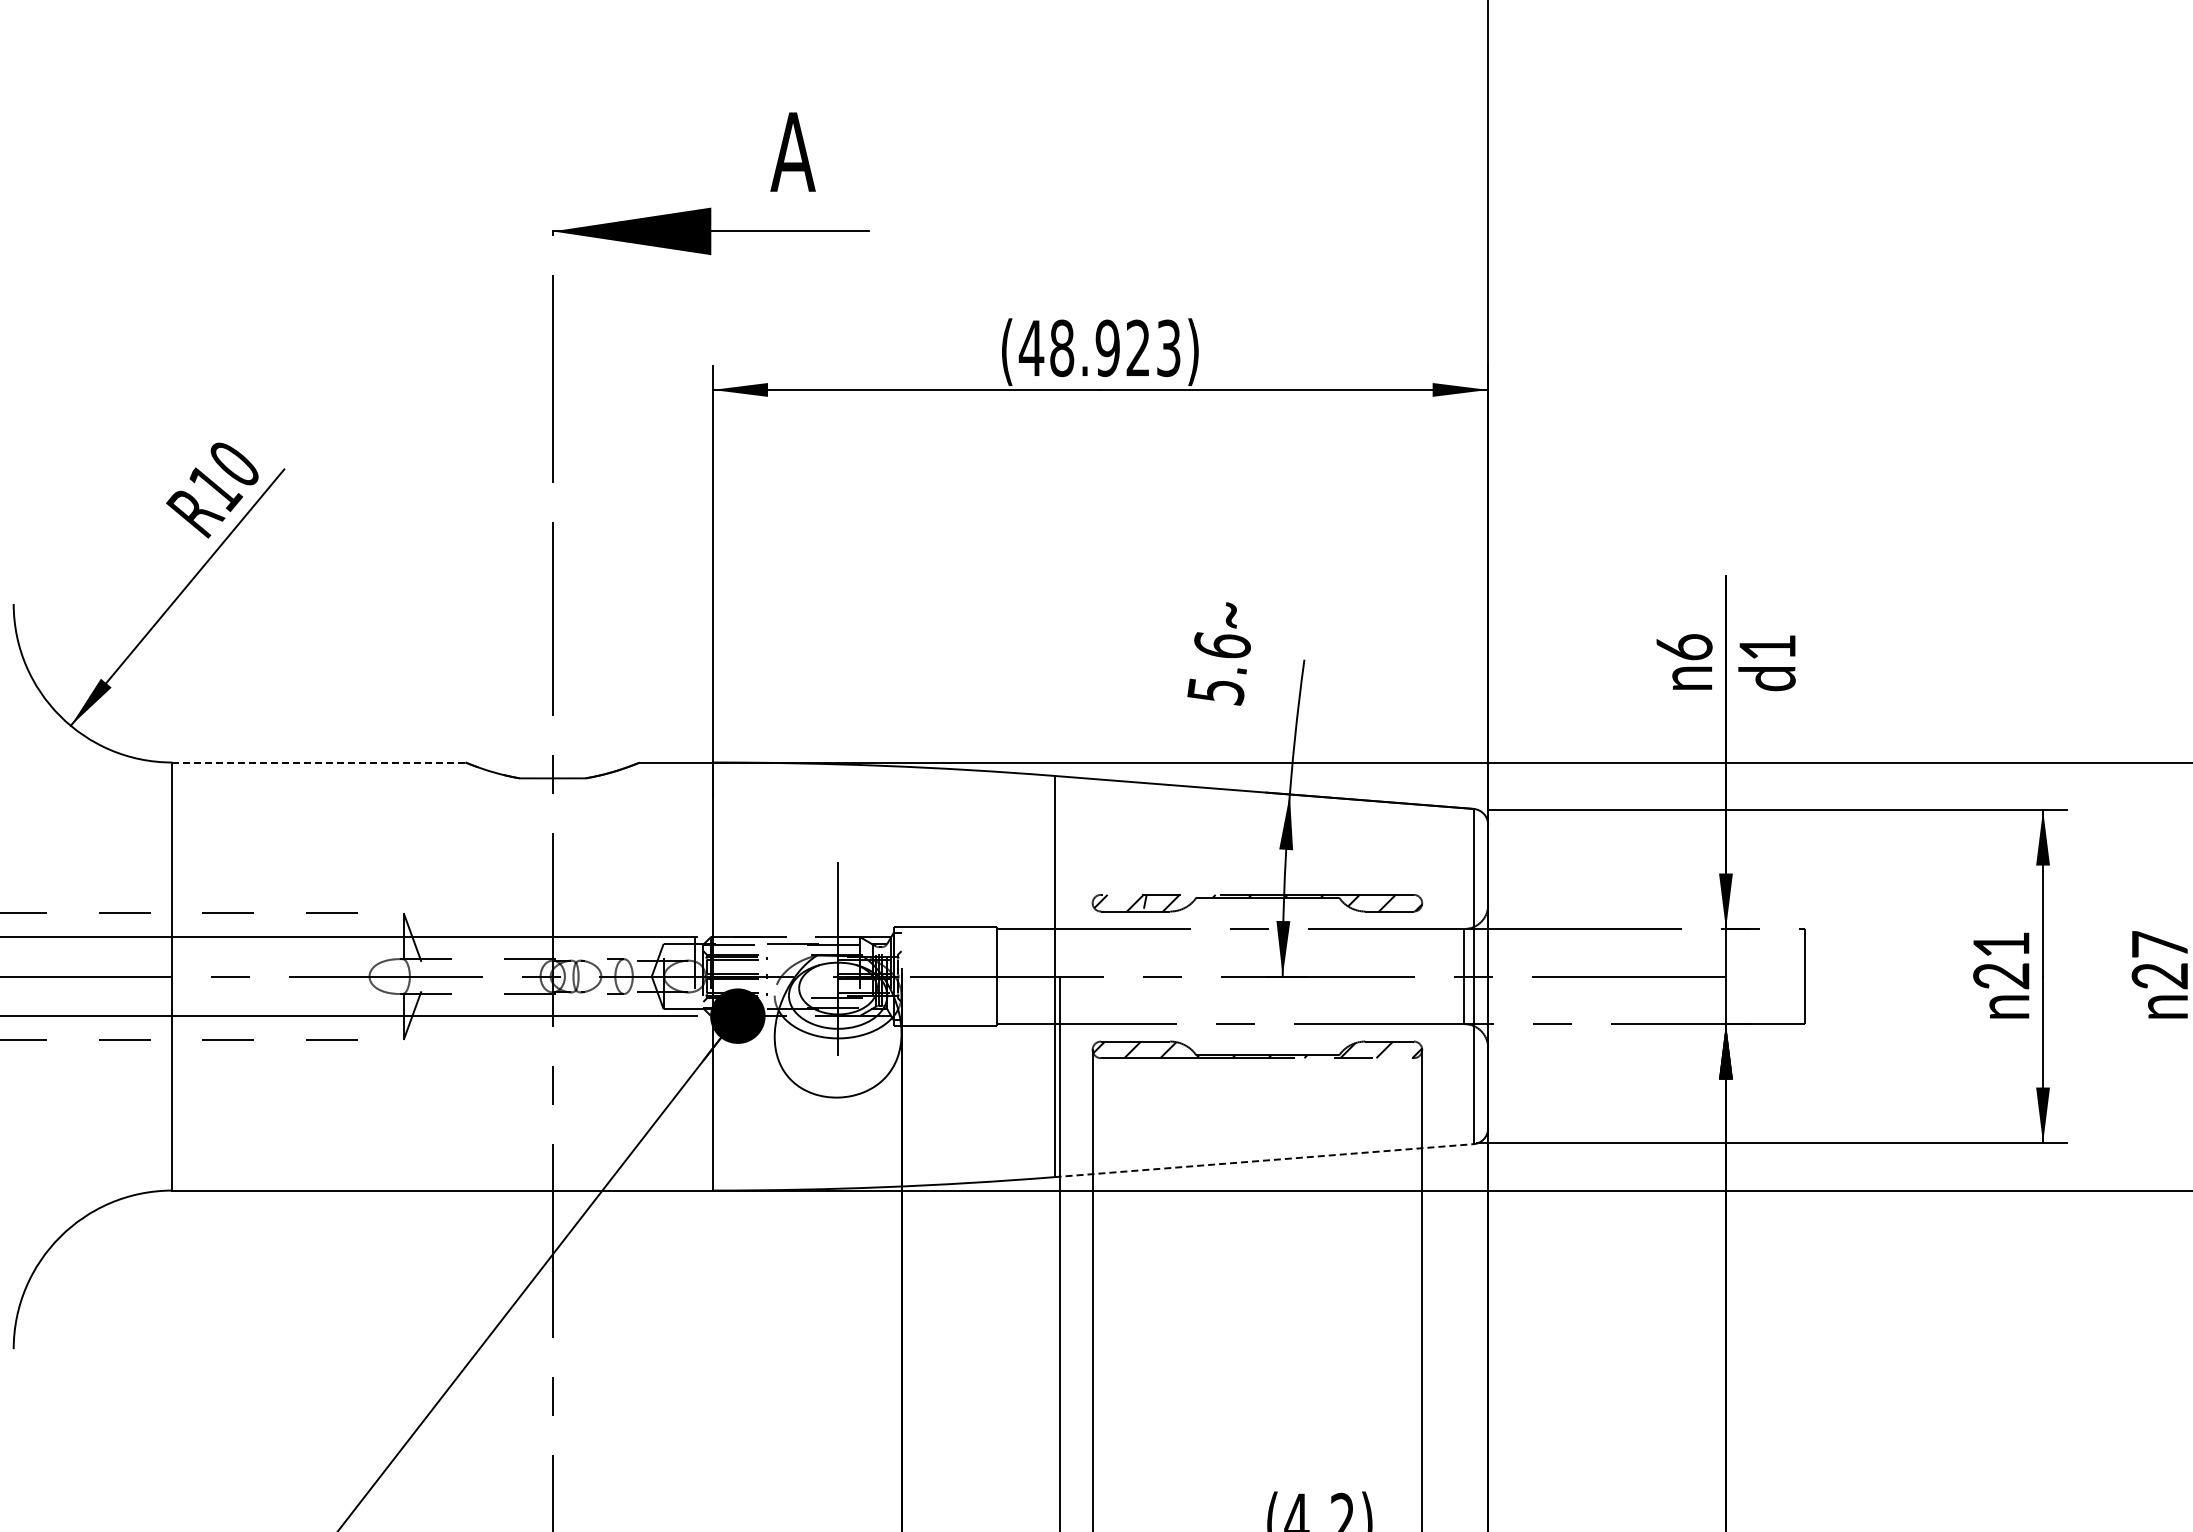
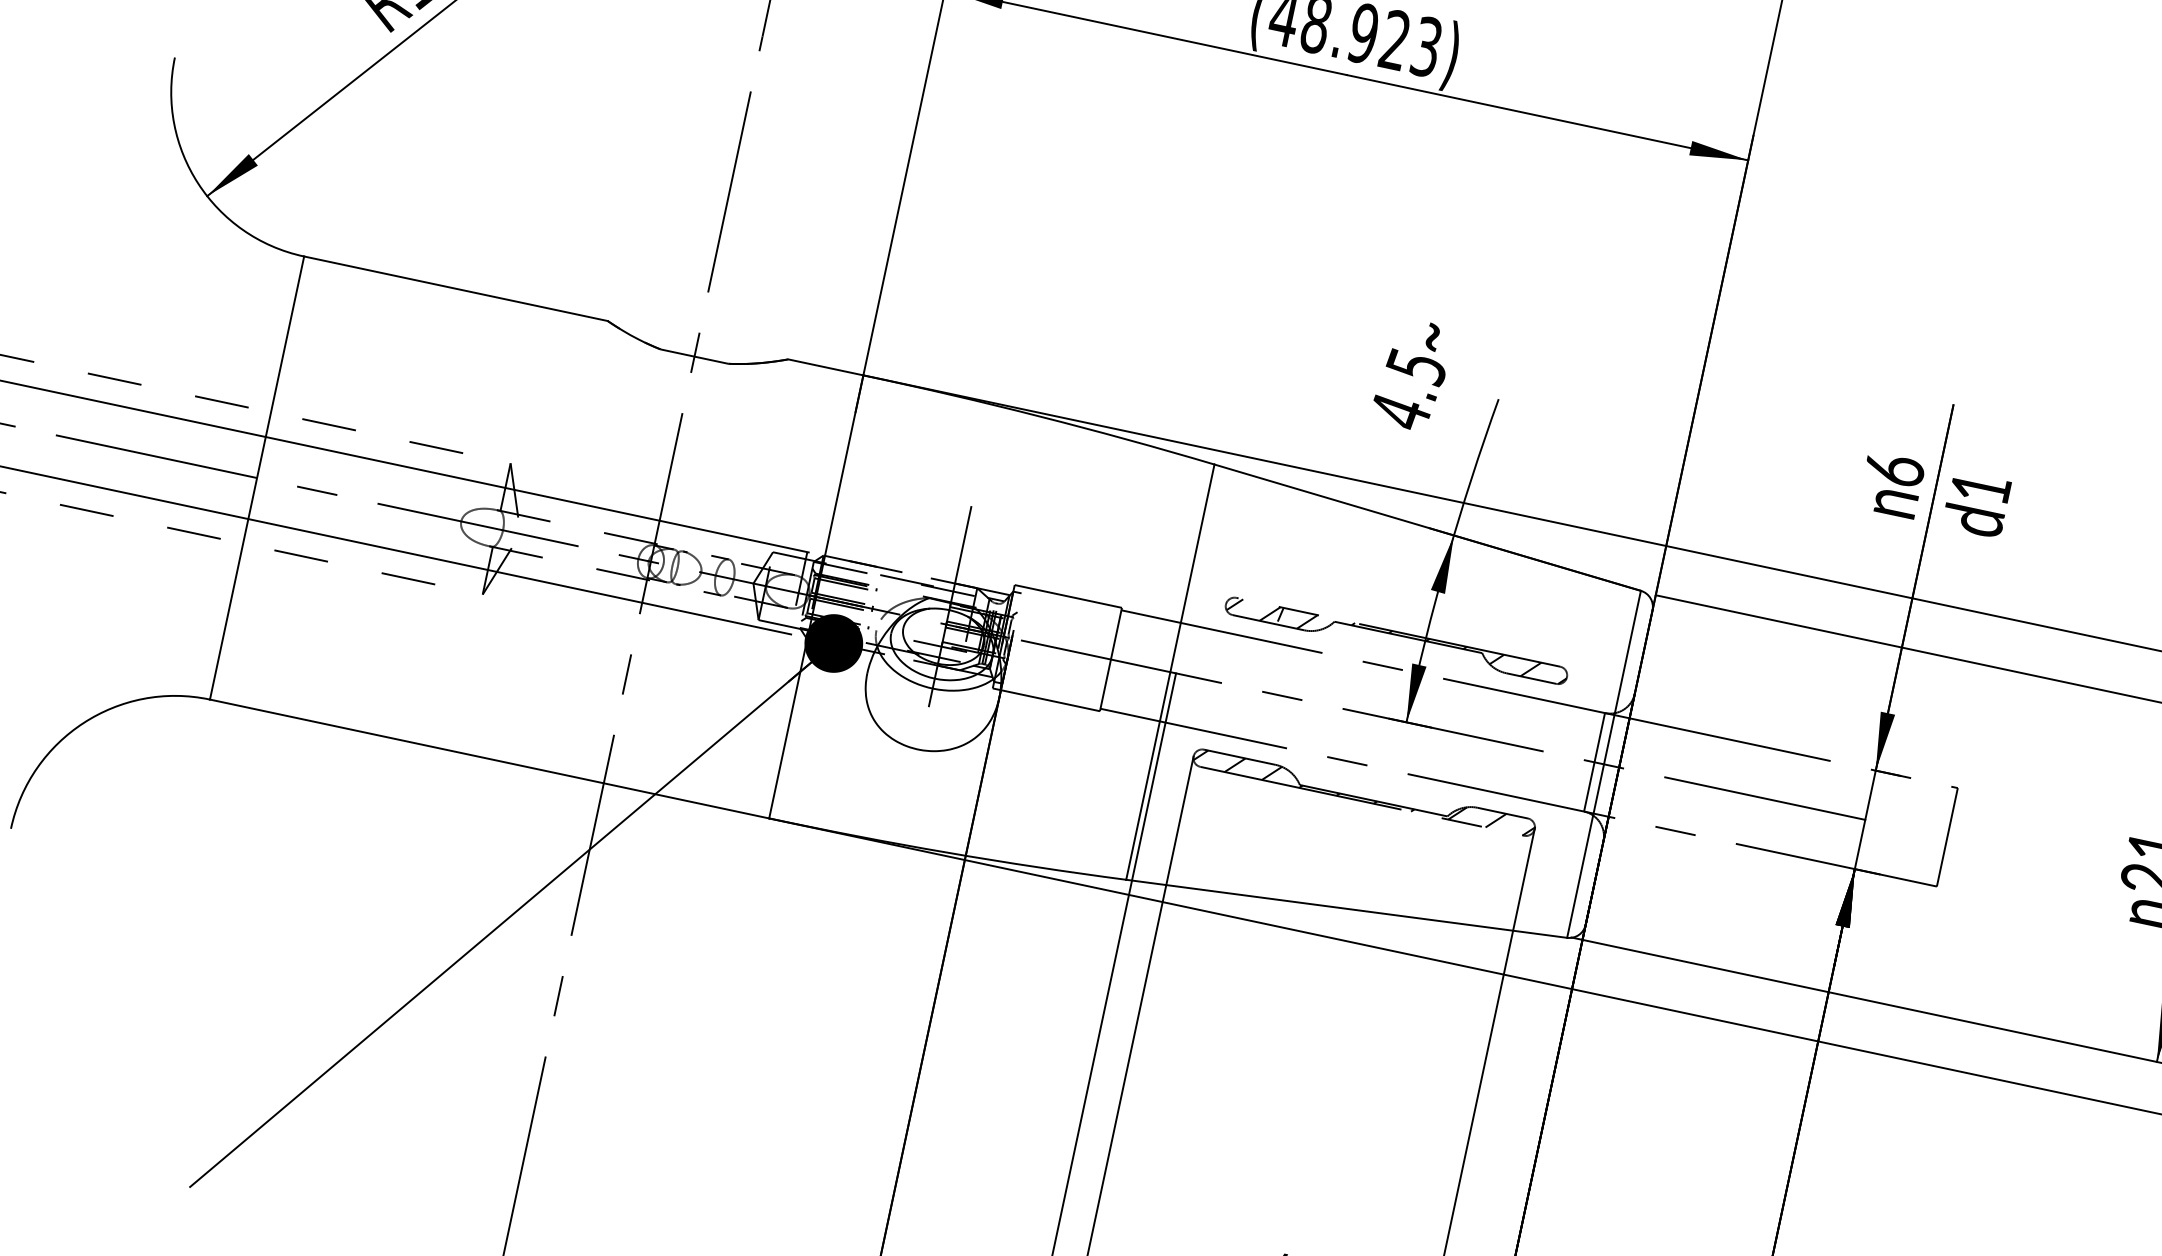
text: (1218, 668) -> (1407, 389), 5.6 -> 4.5
line: (318, 762) -> (455, 288), dashed -> solid
line: (1264, 1160) -> (1347, 908), dashed -> solid

